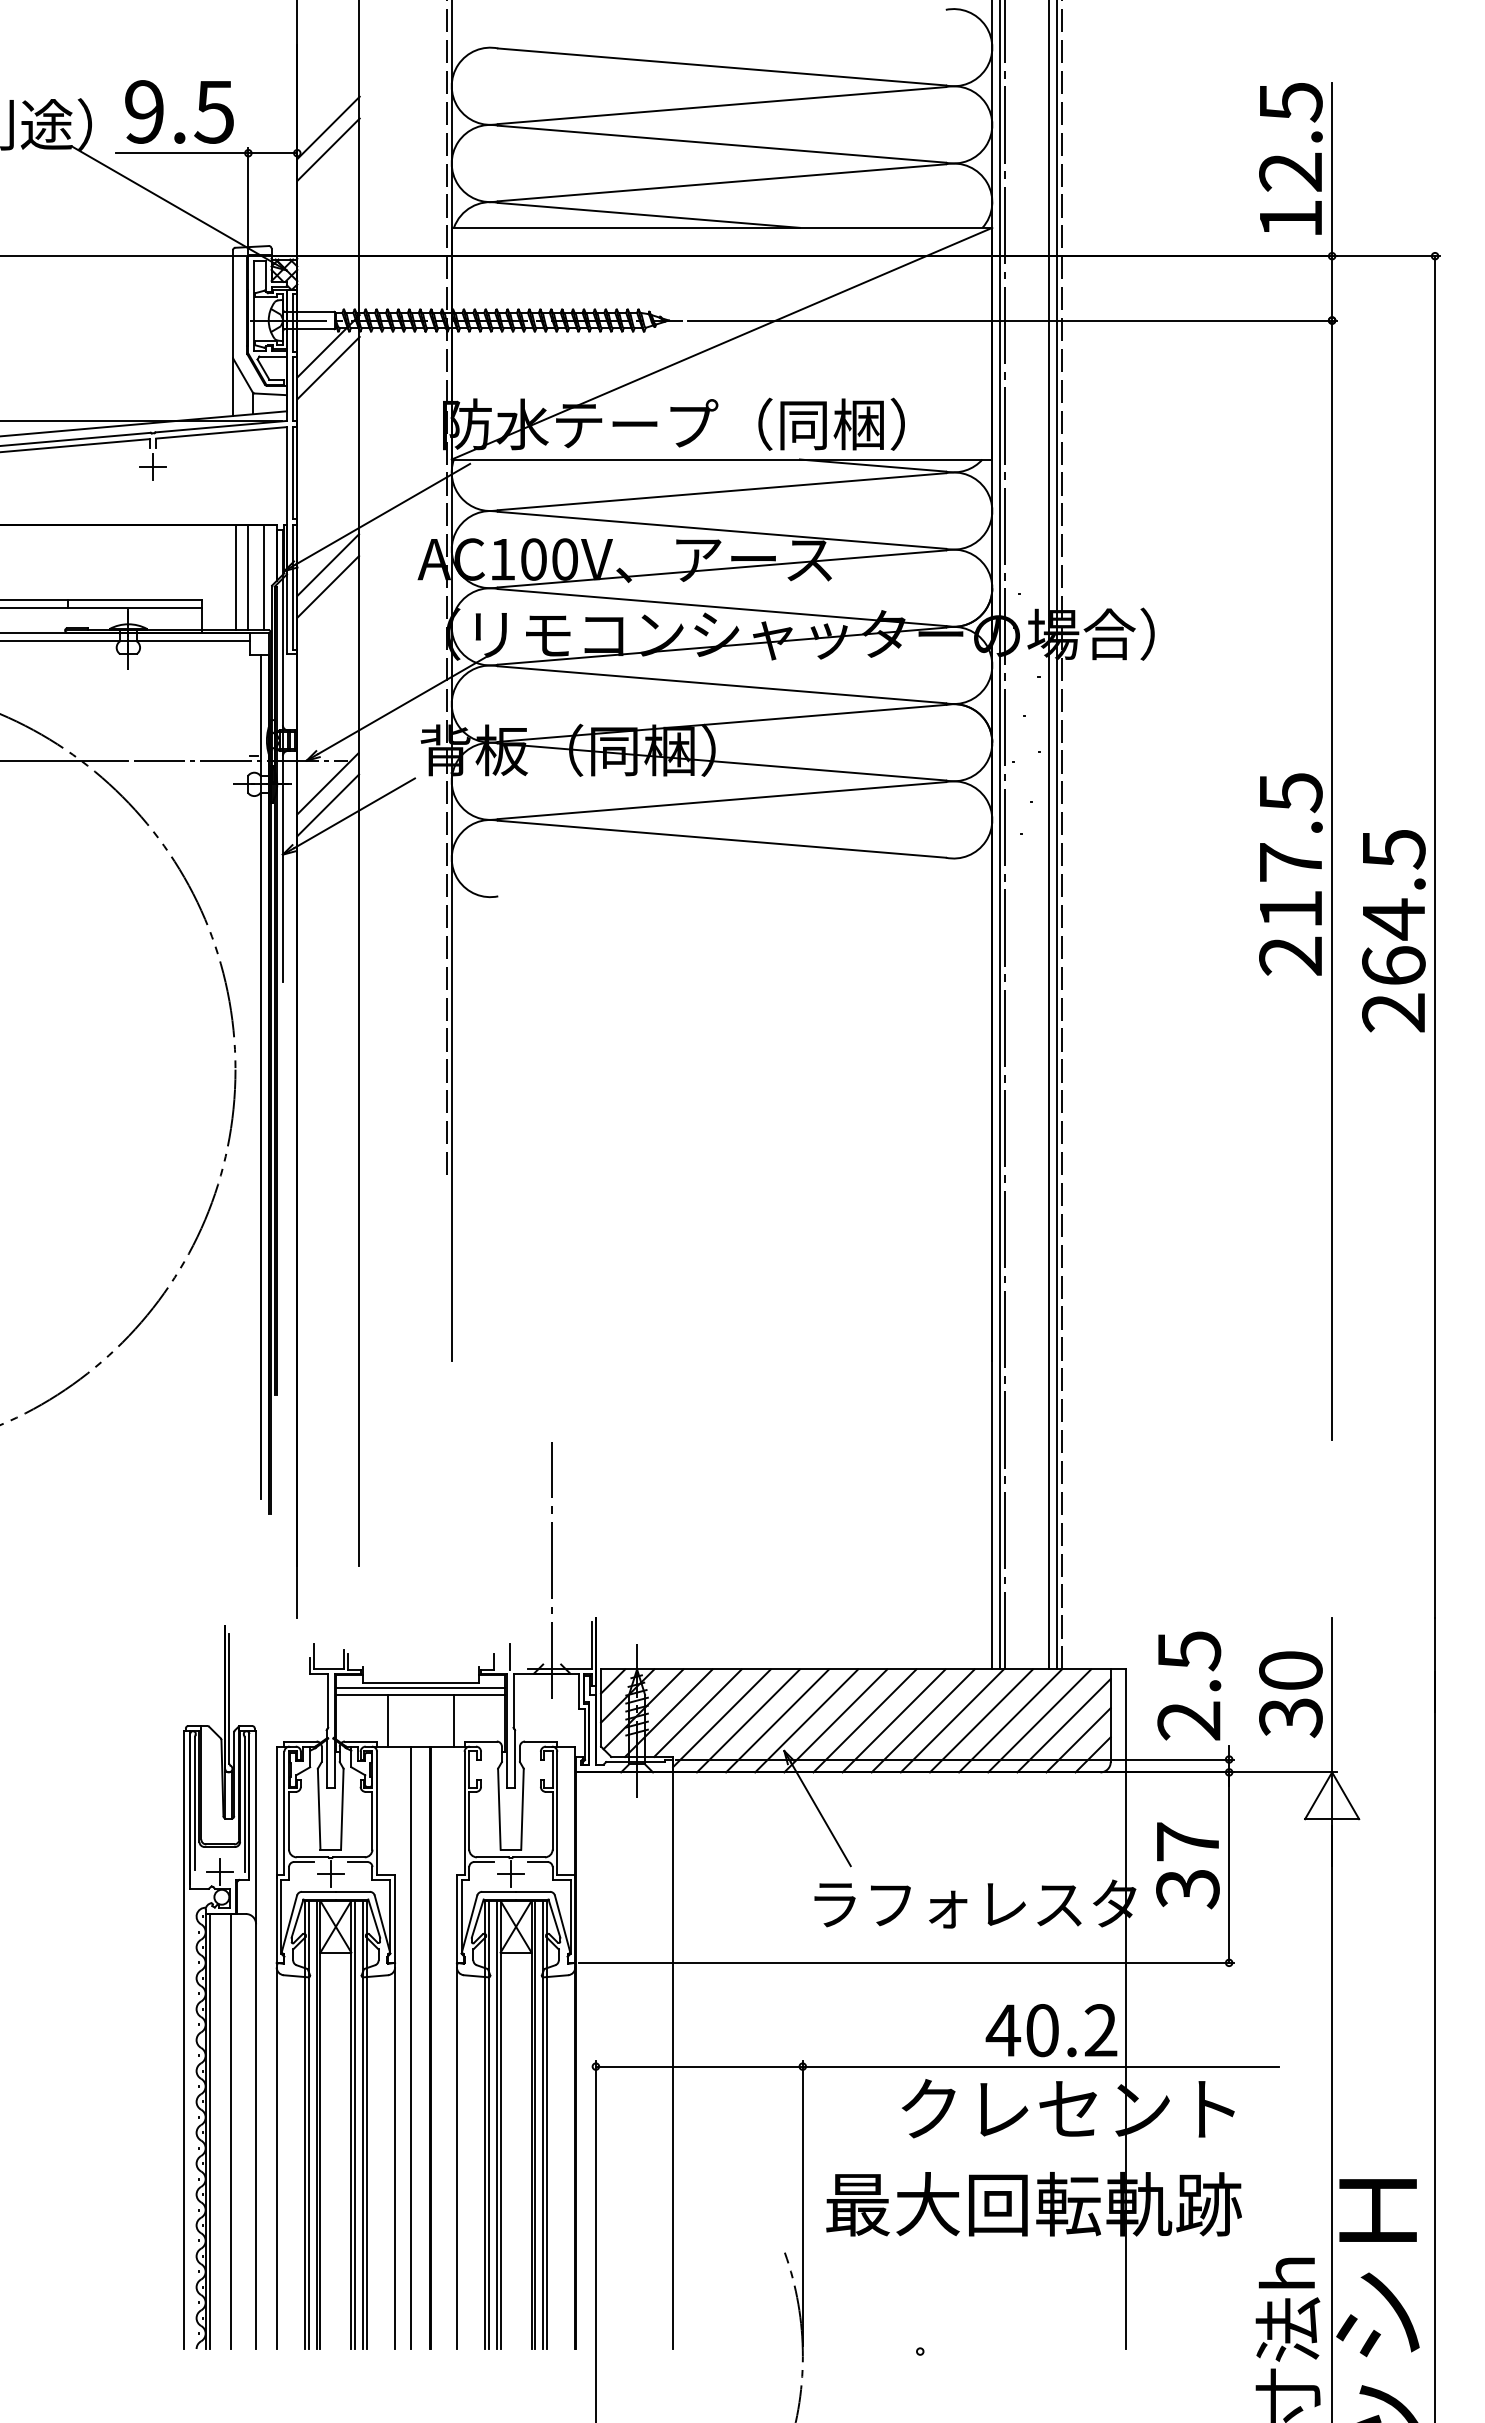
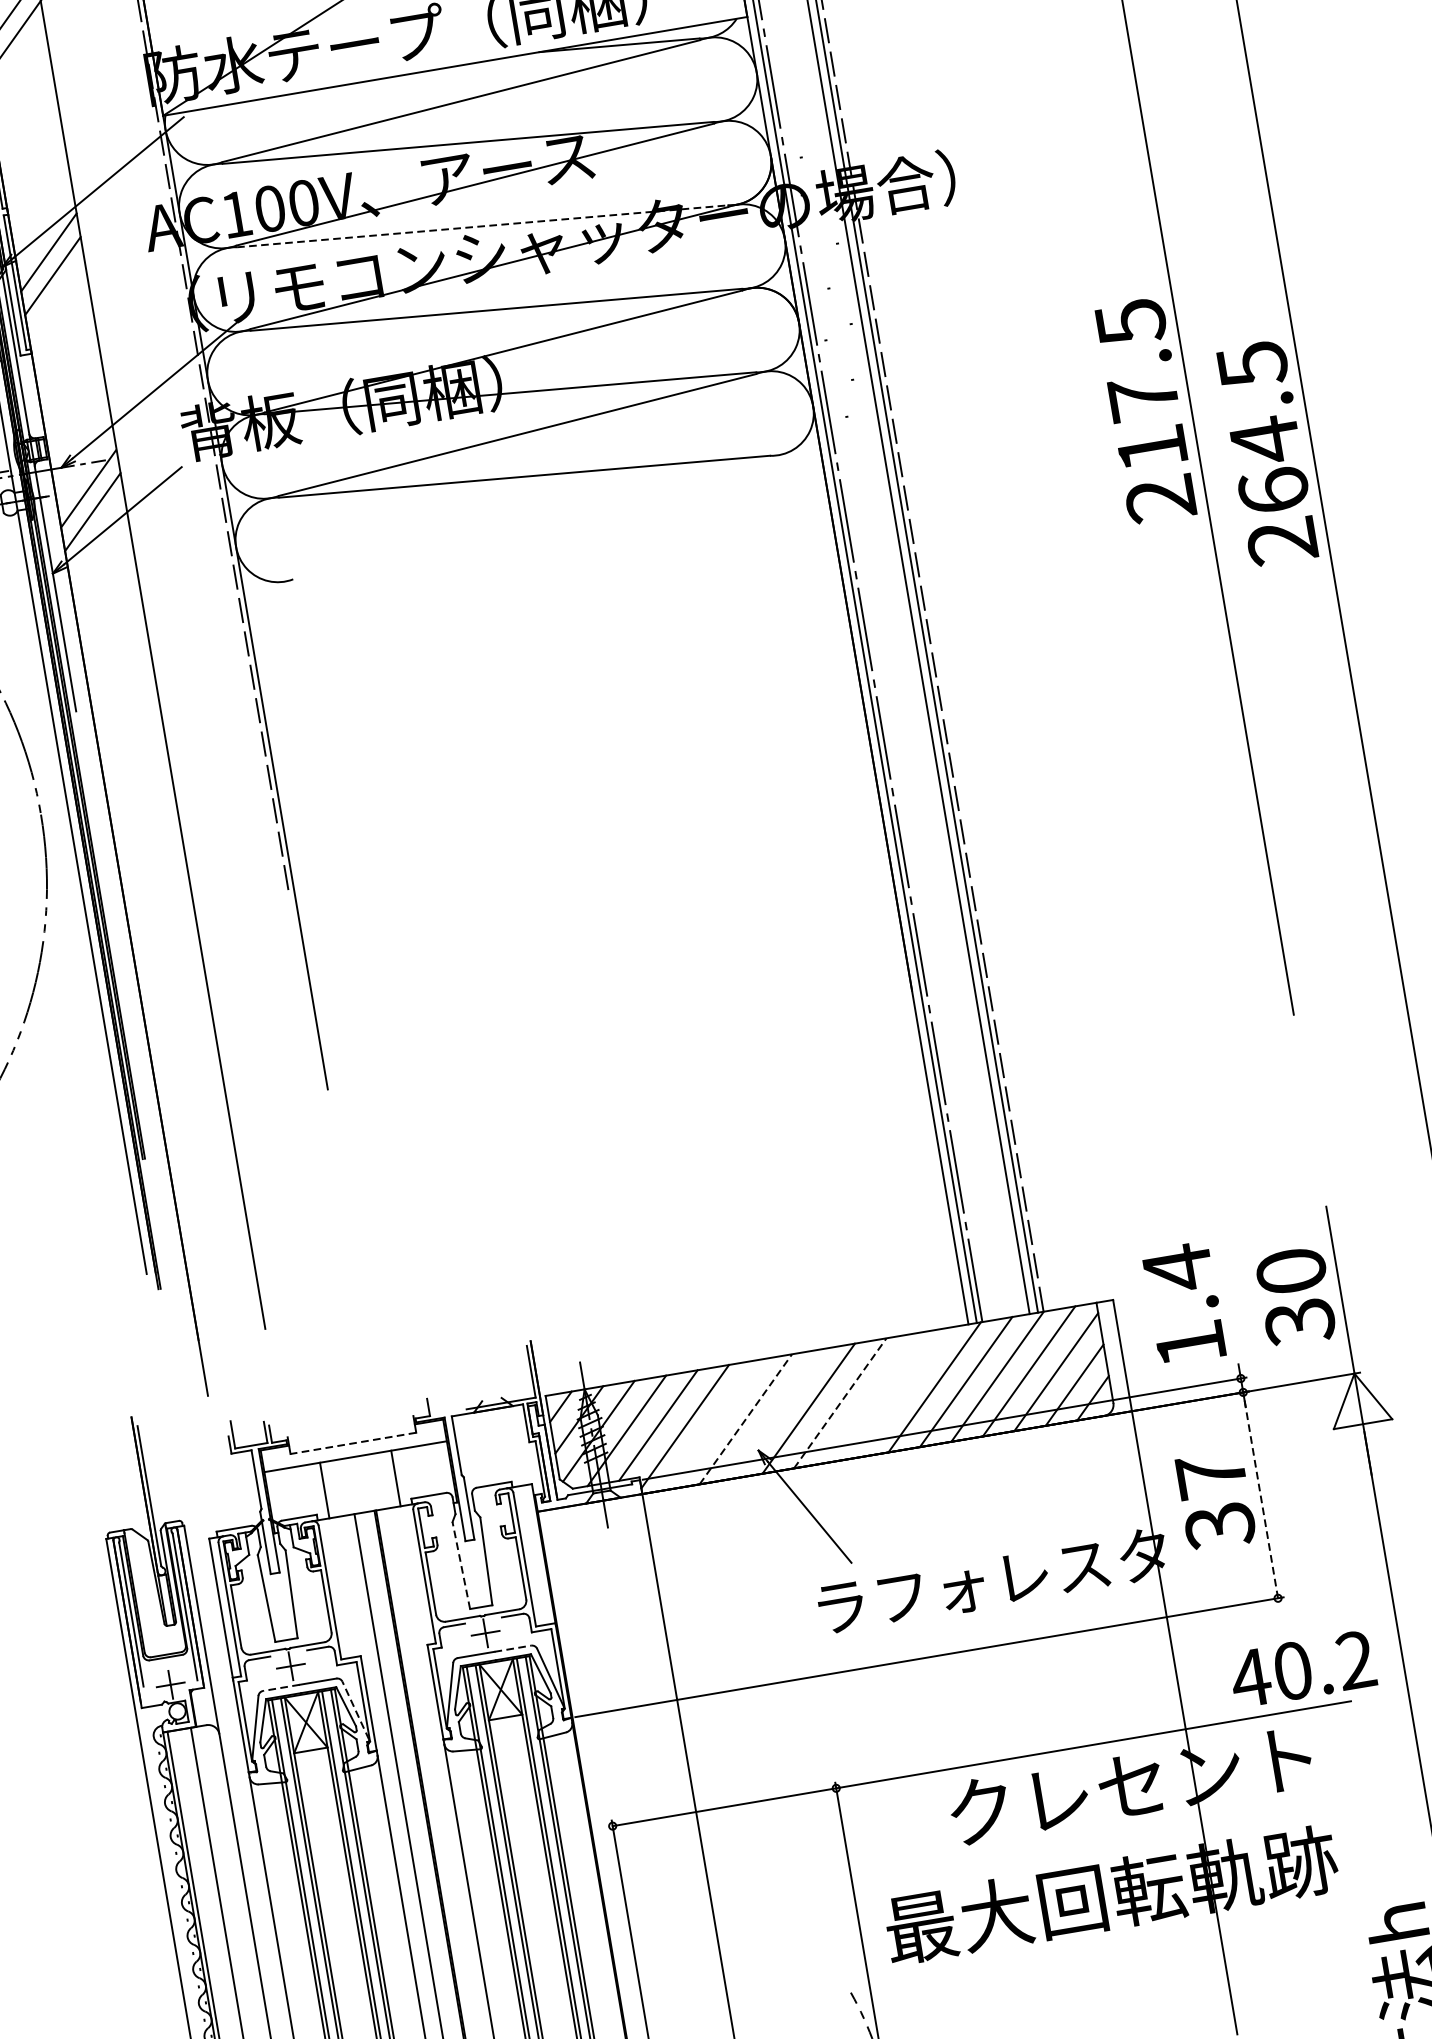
line: (722, 607) -> (482, 226), solid -> dashed
line: (552, 1570) -> (475, 1297), removed
line: (510, 1656) -> (445, 1398), removed
line: (420, 1682) -> (352, 1443), solid -> dashed
text: (1189, 1684) -> (1184, 1304), 2.5 -> 1.4
line: (420, 1687) -> (353, 1448), removed
line: (747, 1720) -> (713, 1424), removed
line: (777, 1720) -> (745, 1418), solid -> dashed
line: (806, 1720) -> (777, 1413), removed
line: (864, 1720) -> (839, 1403), solid -> dashed
line: (893, 1720) -> (871, 1397), removed
line: (922, 1720) -> (902, 1392), removed
line: (499, 1808) -> (461, 1564), solid -> dashed
line: (1229, 1867) -> (1260, 1495), solid -> dashed
line: (318, 1891) -> (280, 1687), solid -> dashed
line: (533, 1891) -> (513, 1648), solid -> dashed
line: (382, 1923) -> (355, 1710), solid -> dashed
text: (1051, 2030) -> (1302, 1669), moved

